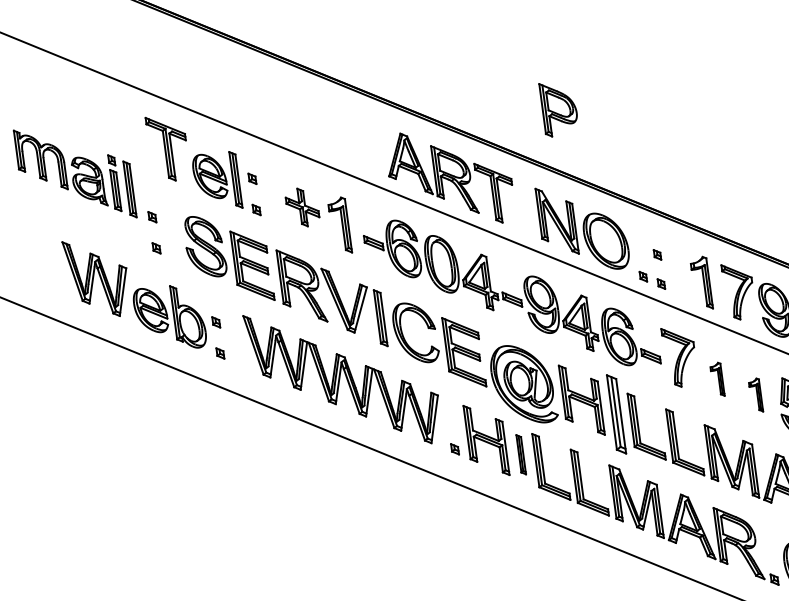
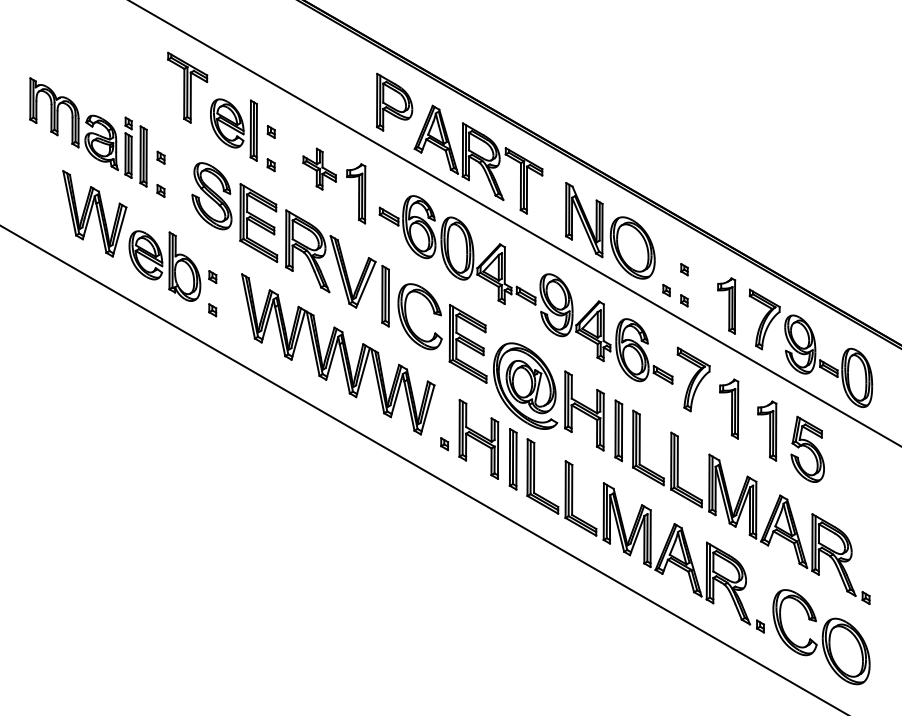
part: (559, 107) -> (394, 101), moved
part: (75, 174) -> (88, 132), moved
part: (717, 379) -> (729, 408), size x1.67
part: (755, 395) -> (767, 430), size x1.67
part: (616, 414) -> (618, 430), size x0.71
part: (520, 454) -> (512, 459), size x1.43

